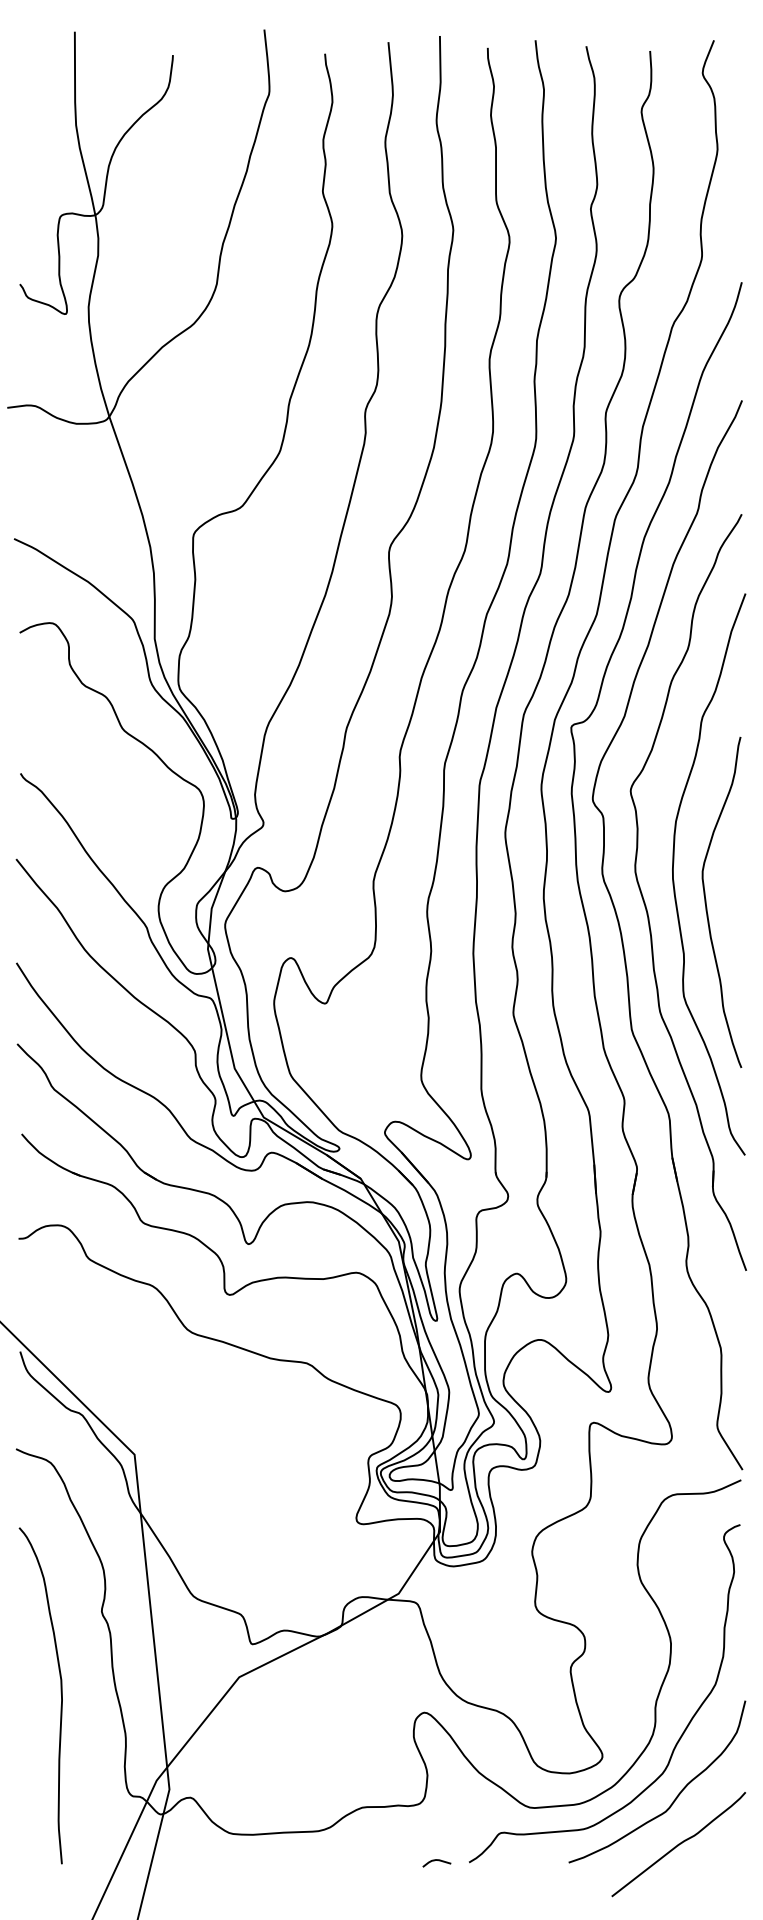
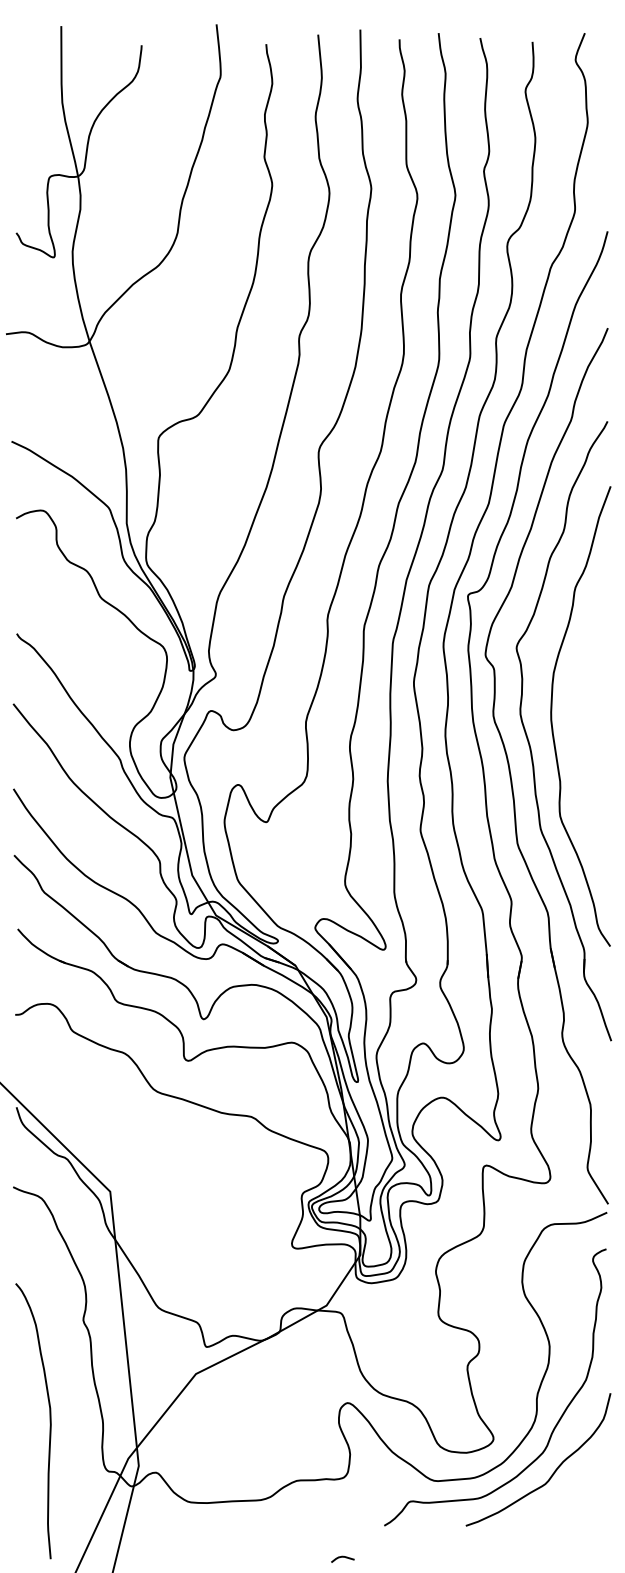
curve: (707, 905) -> (579, 741), removed
curve: (60, 1696) -> (49, 1421), moved
curve: (678, 1843) -> (555, 1510), removed
curve: (436, 1860) -> (342, 1557), moved

